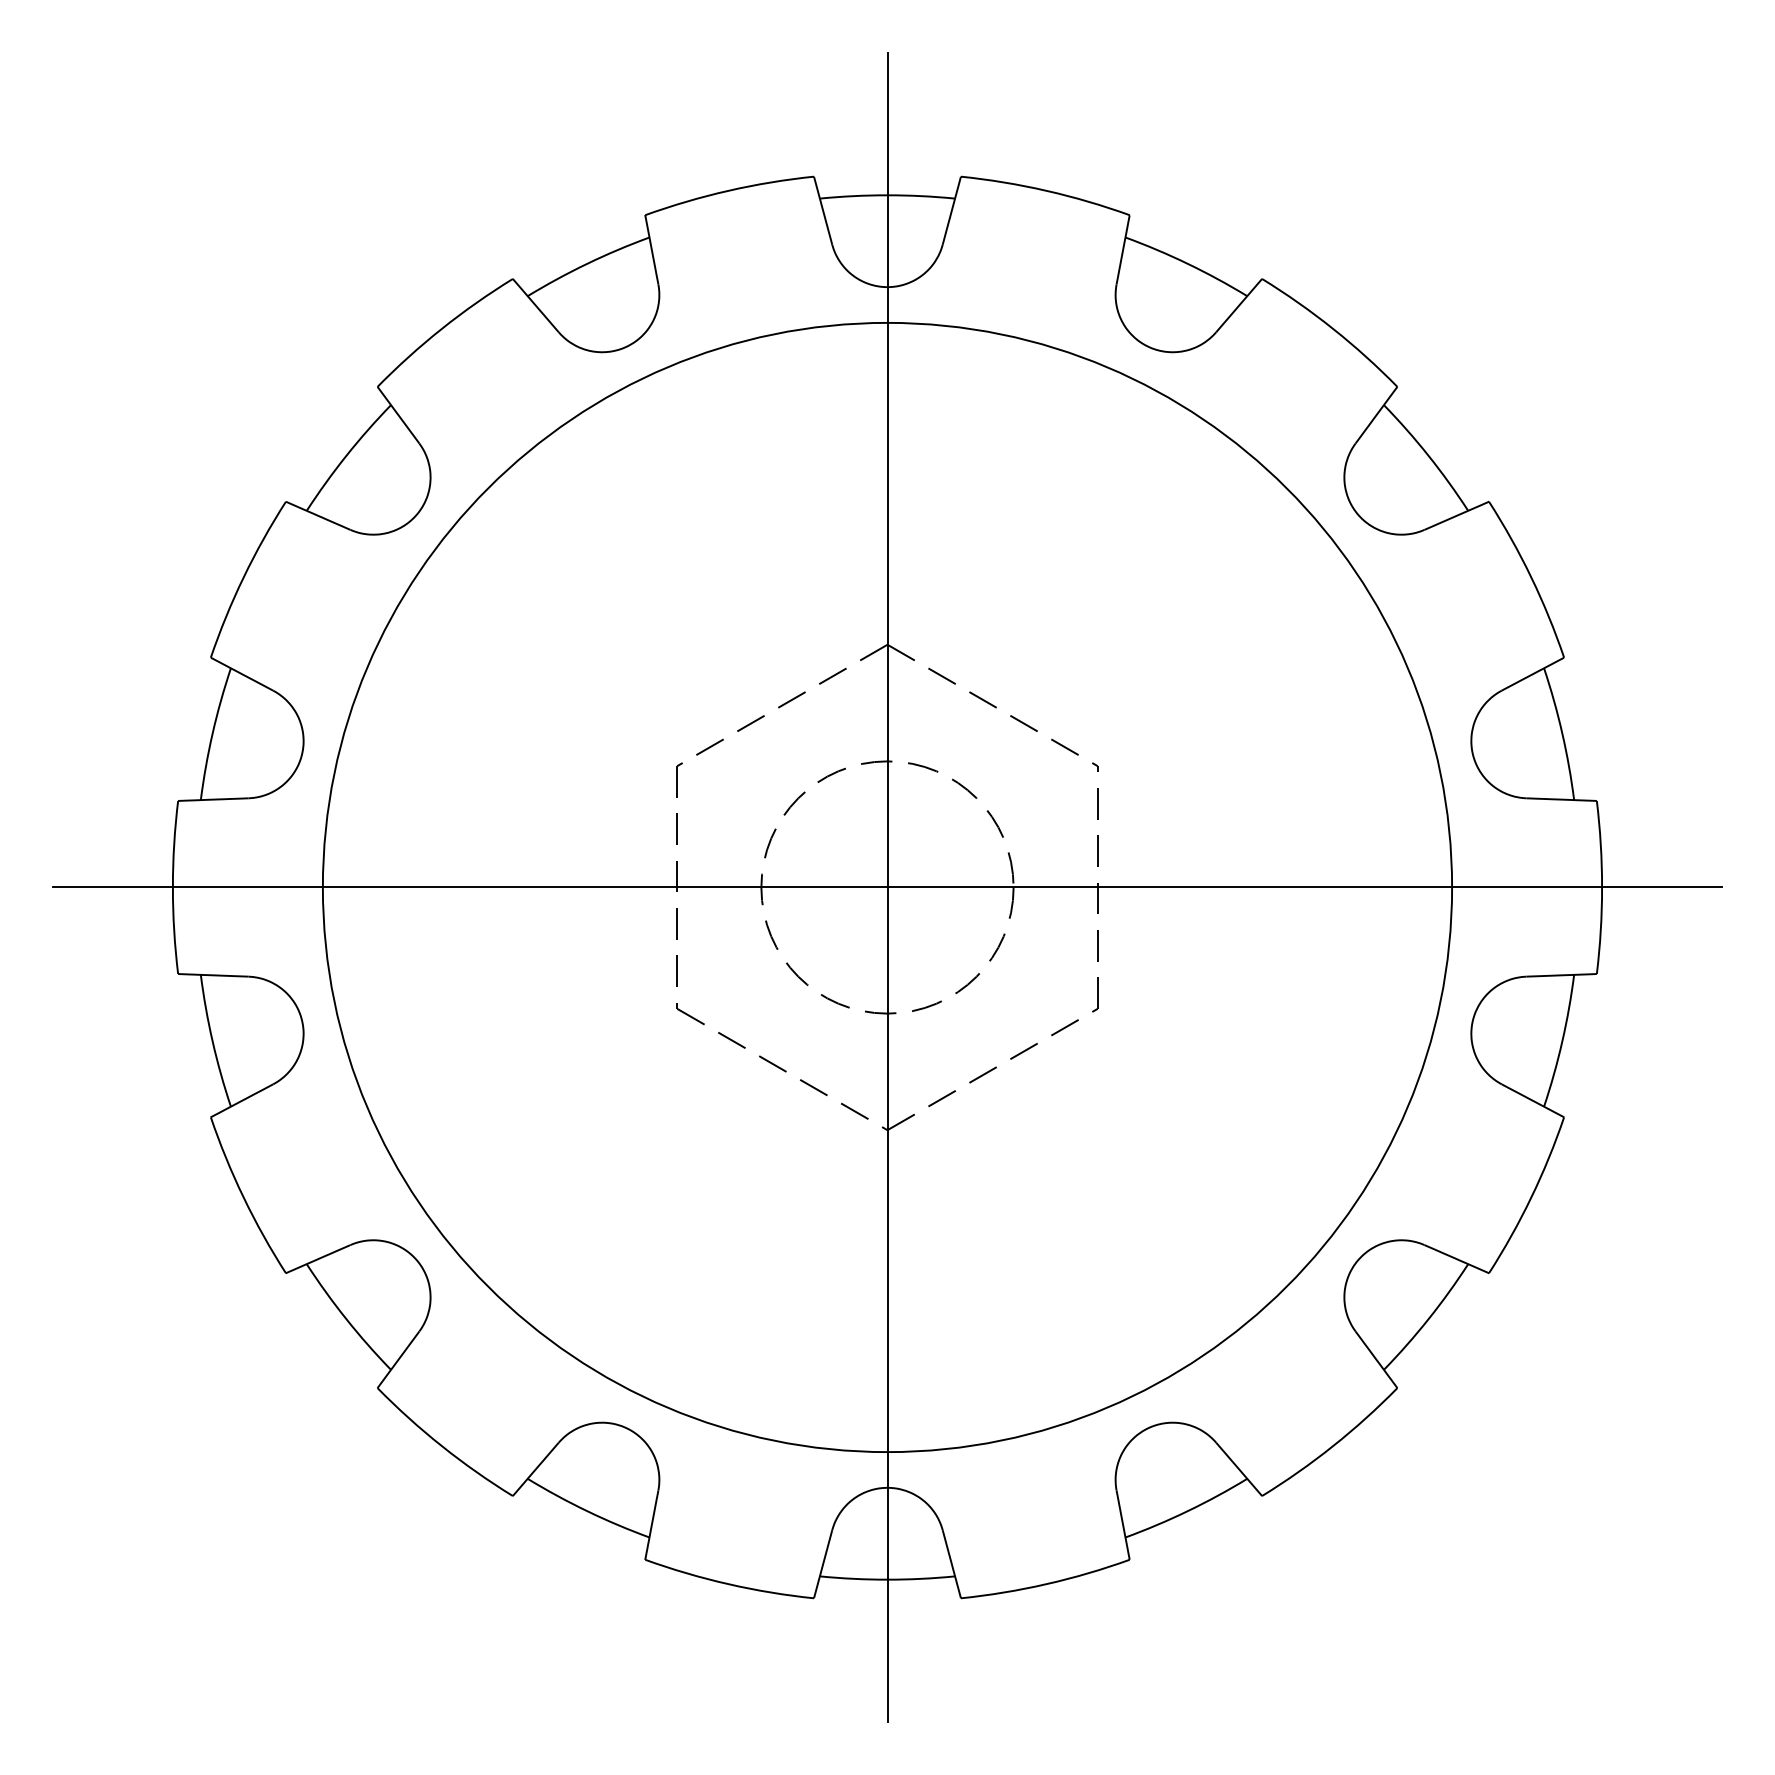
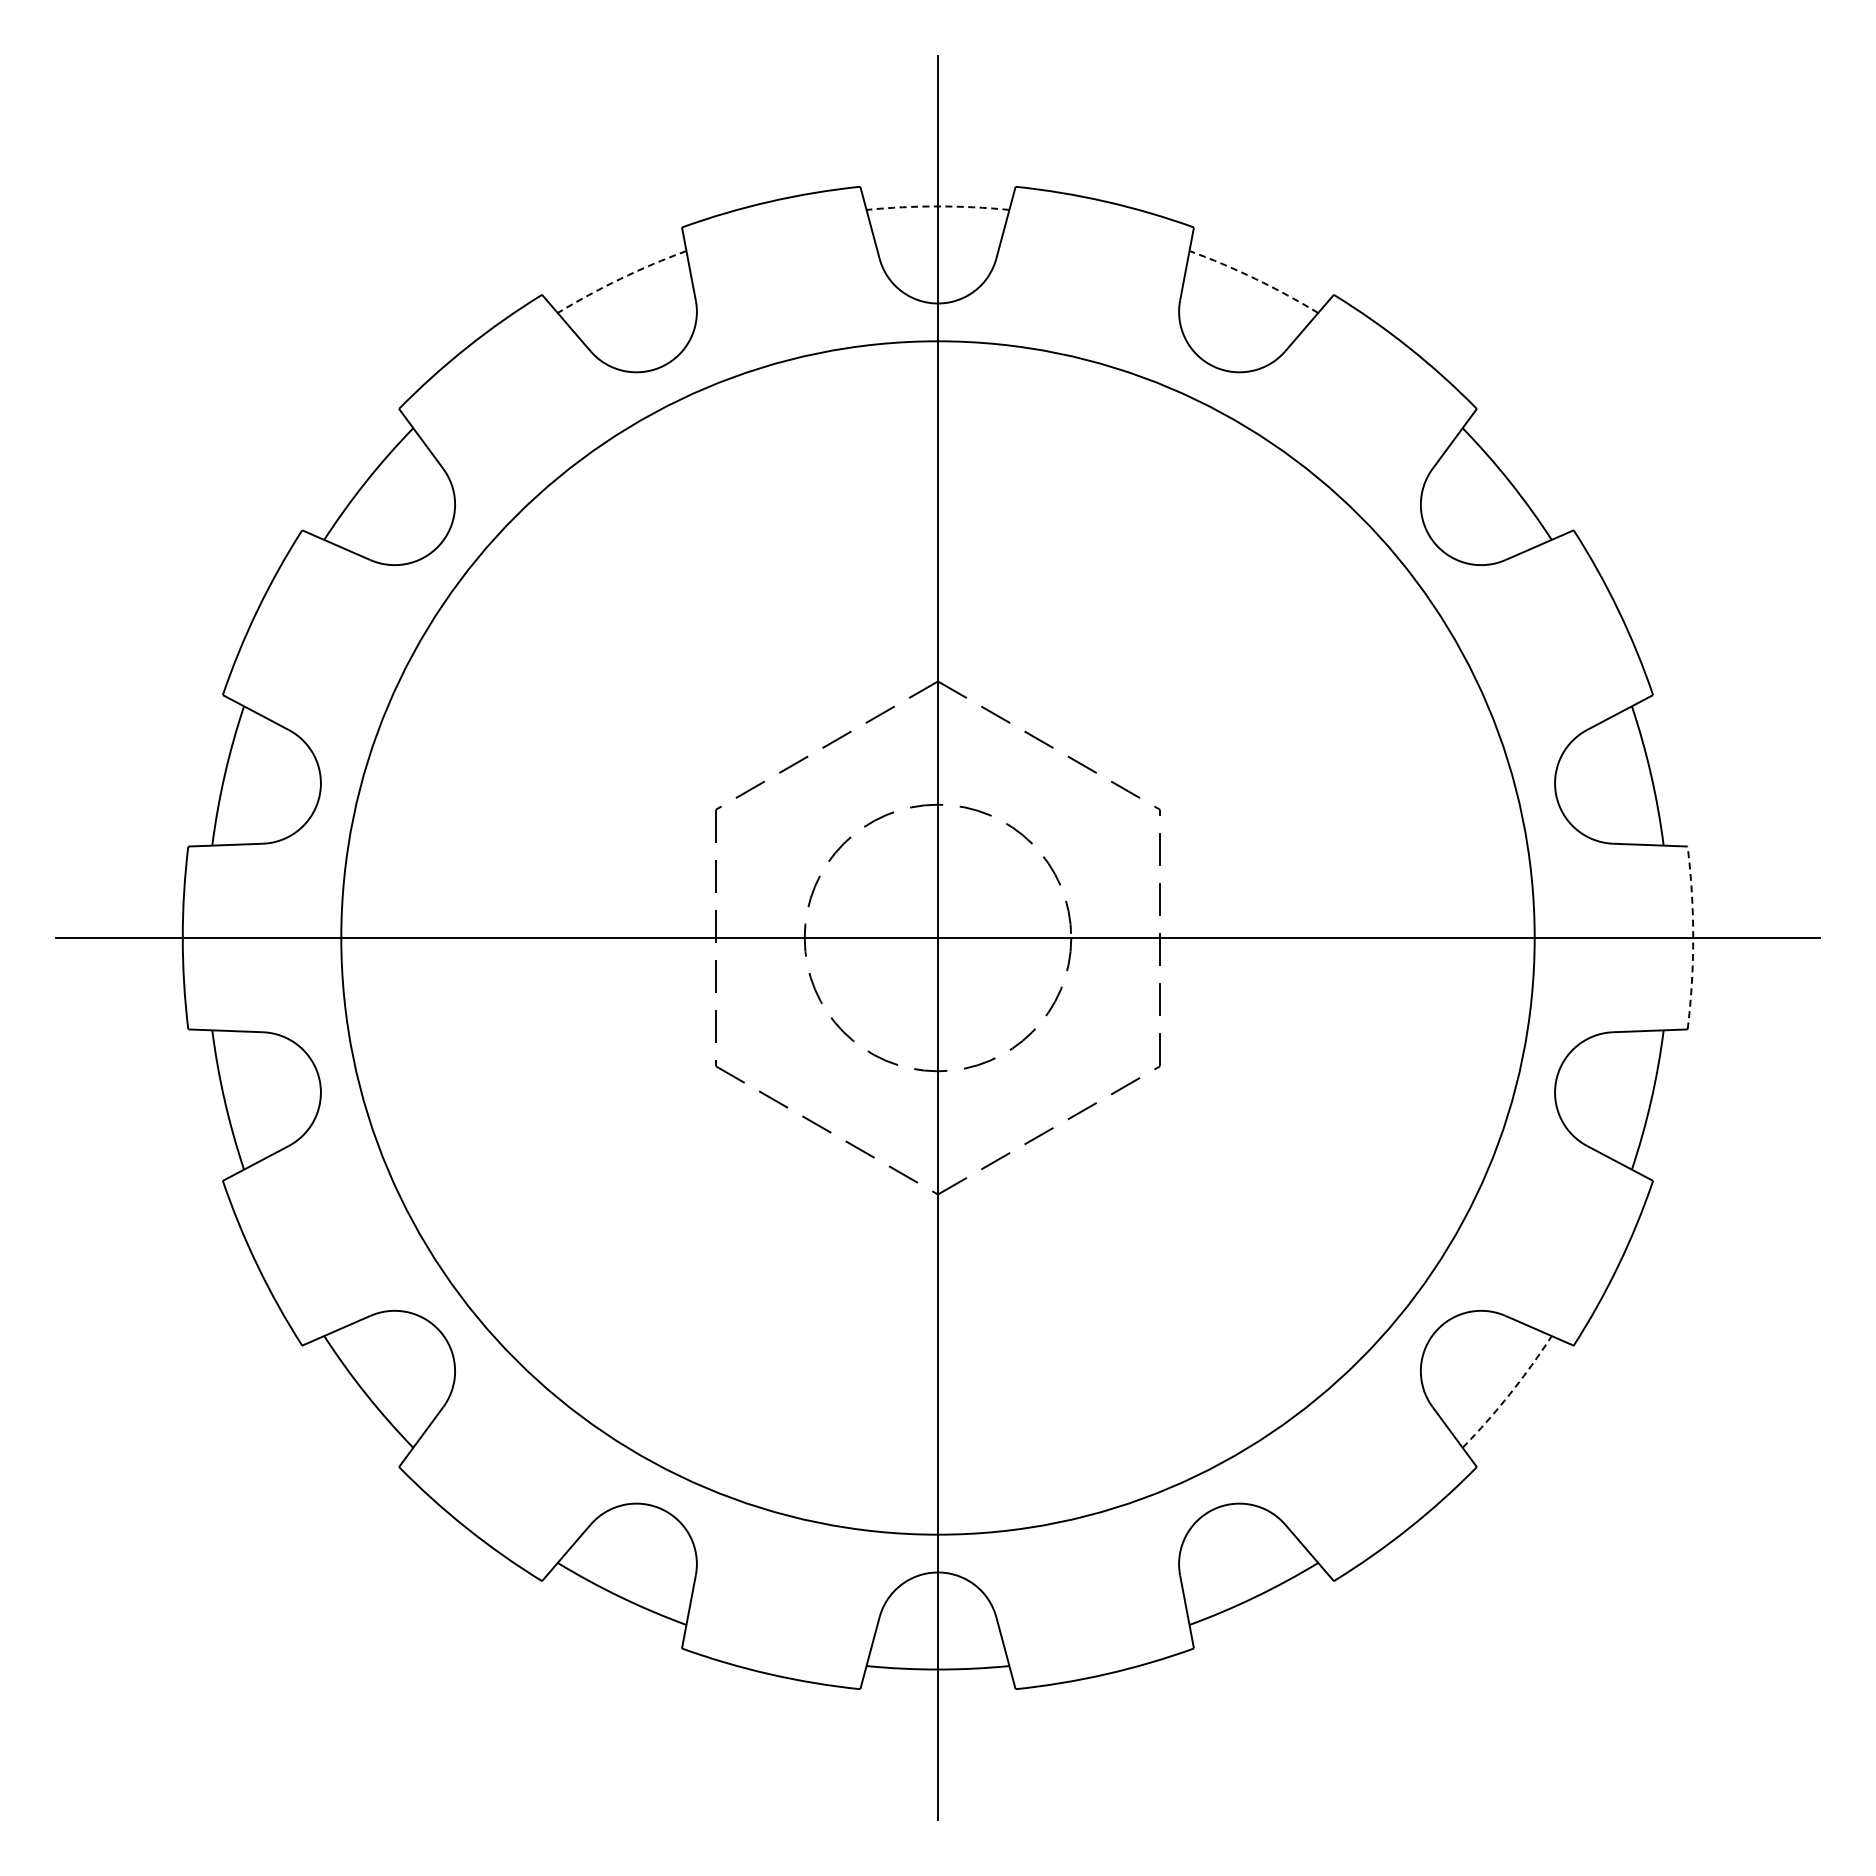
arc: (887, 195) -> (938, 206), solid -> dashed
arc: (587, 263) -> (620, 278), solid -> dashed
arc: (1187, 263) -> (1255, 278), solid -> dashed
arc: (1602, 887) -> (1693, 938), solid -> dashed
arc: (1428, 1319) -> (1509, 1394), solid -> dashed

